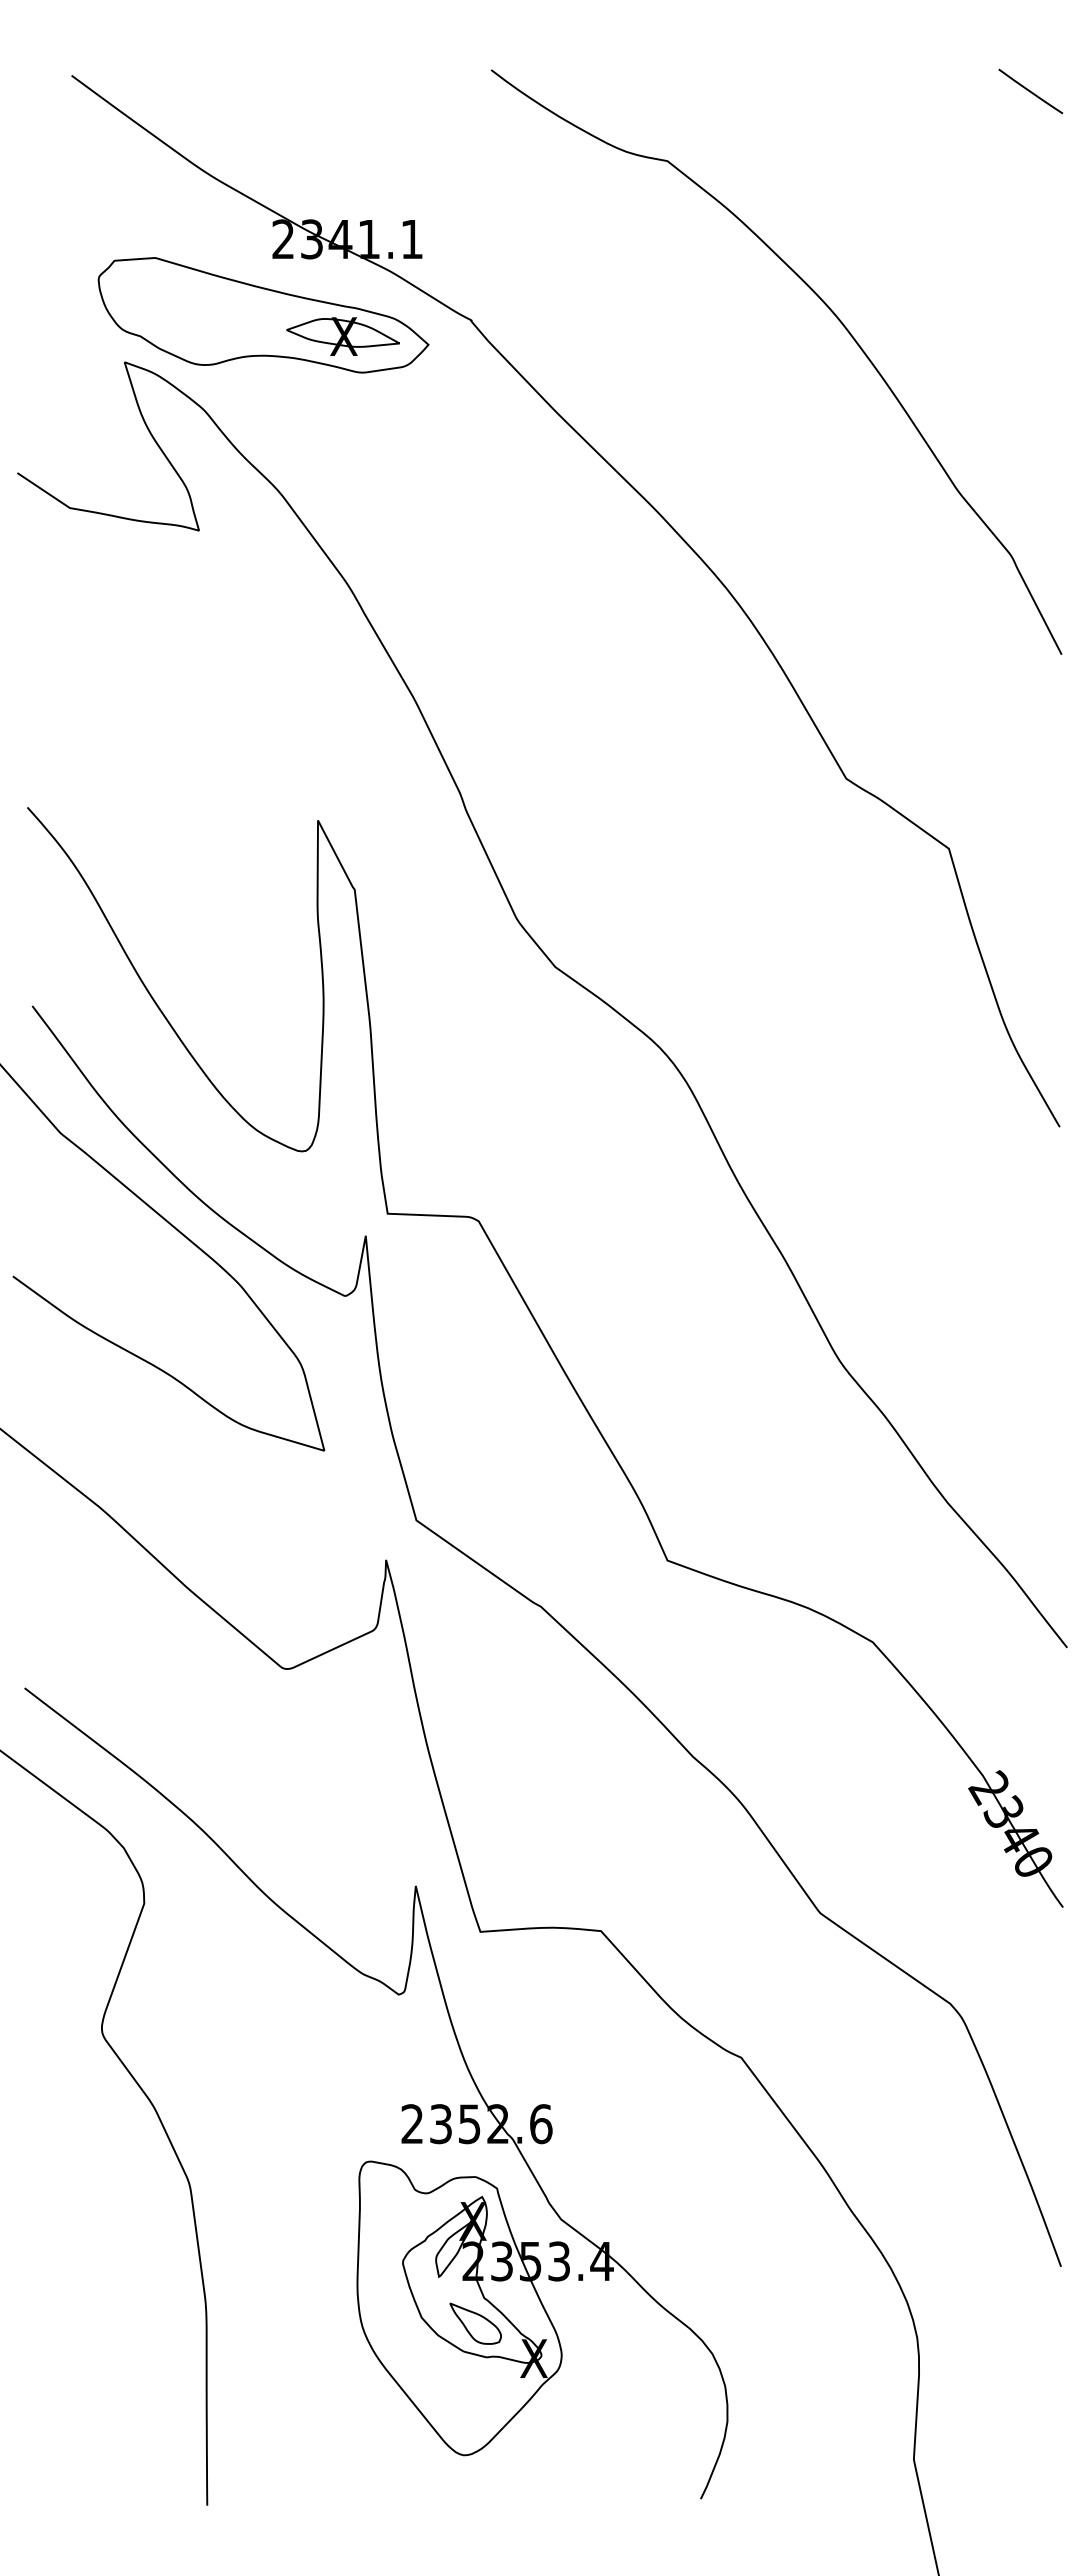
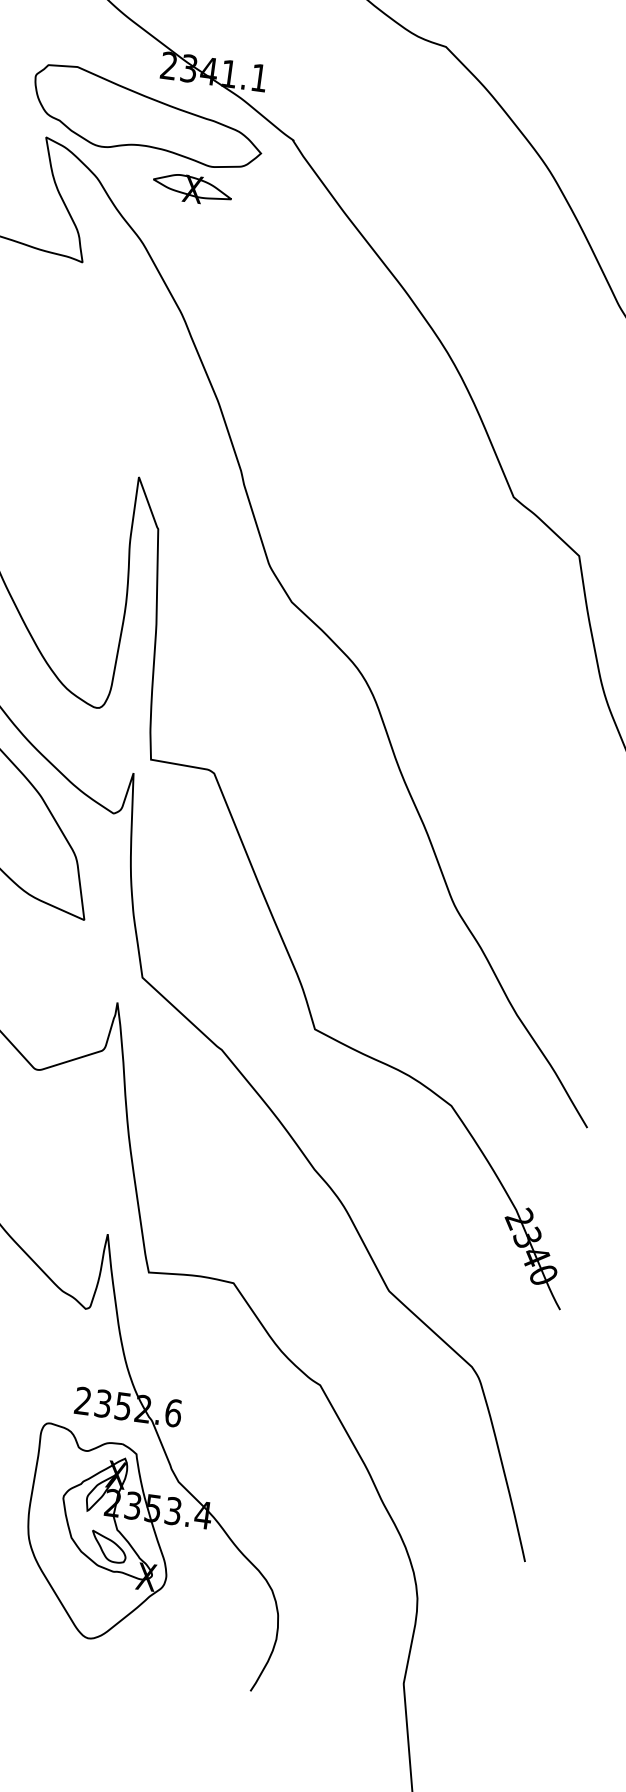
part: (342, 336) -> (192, 189), moved

